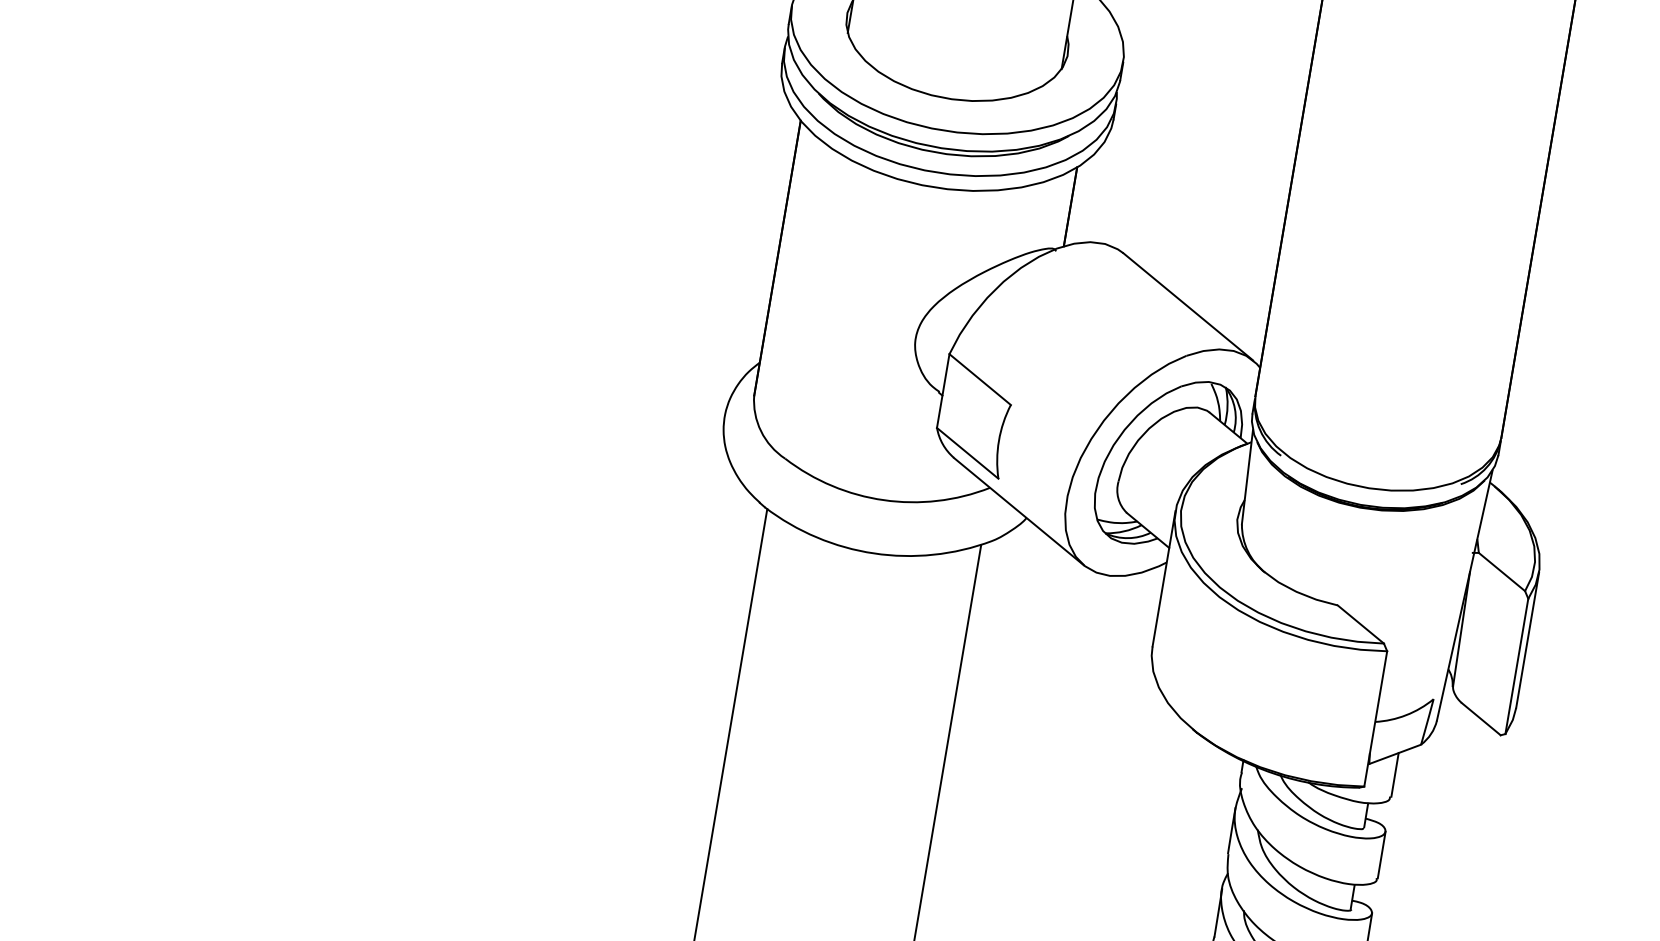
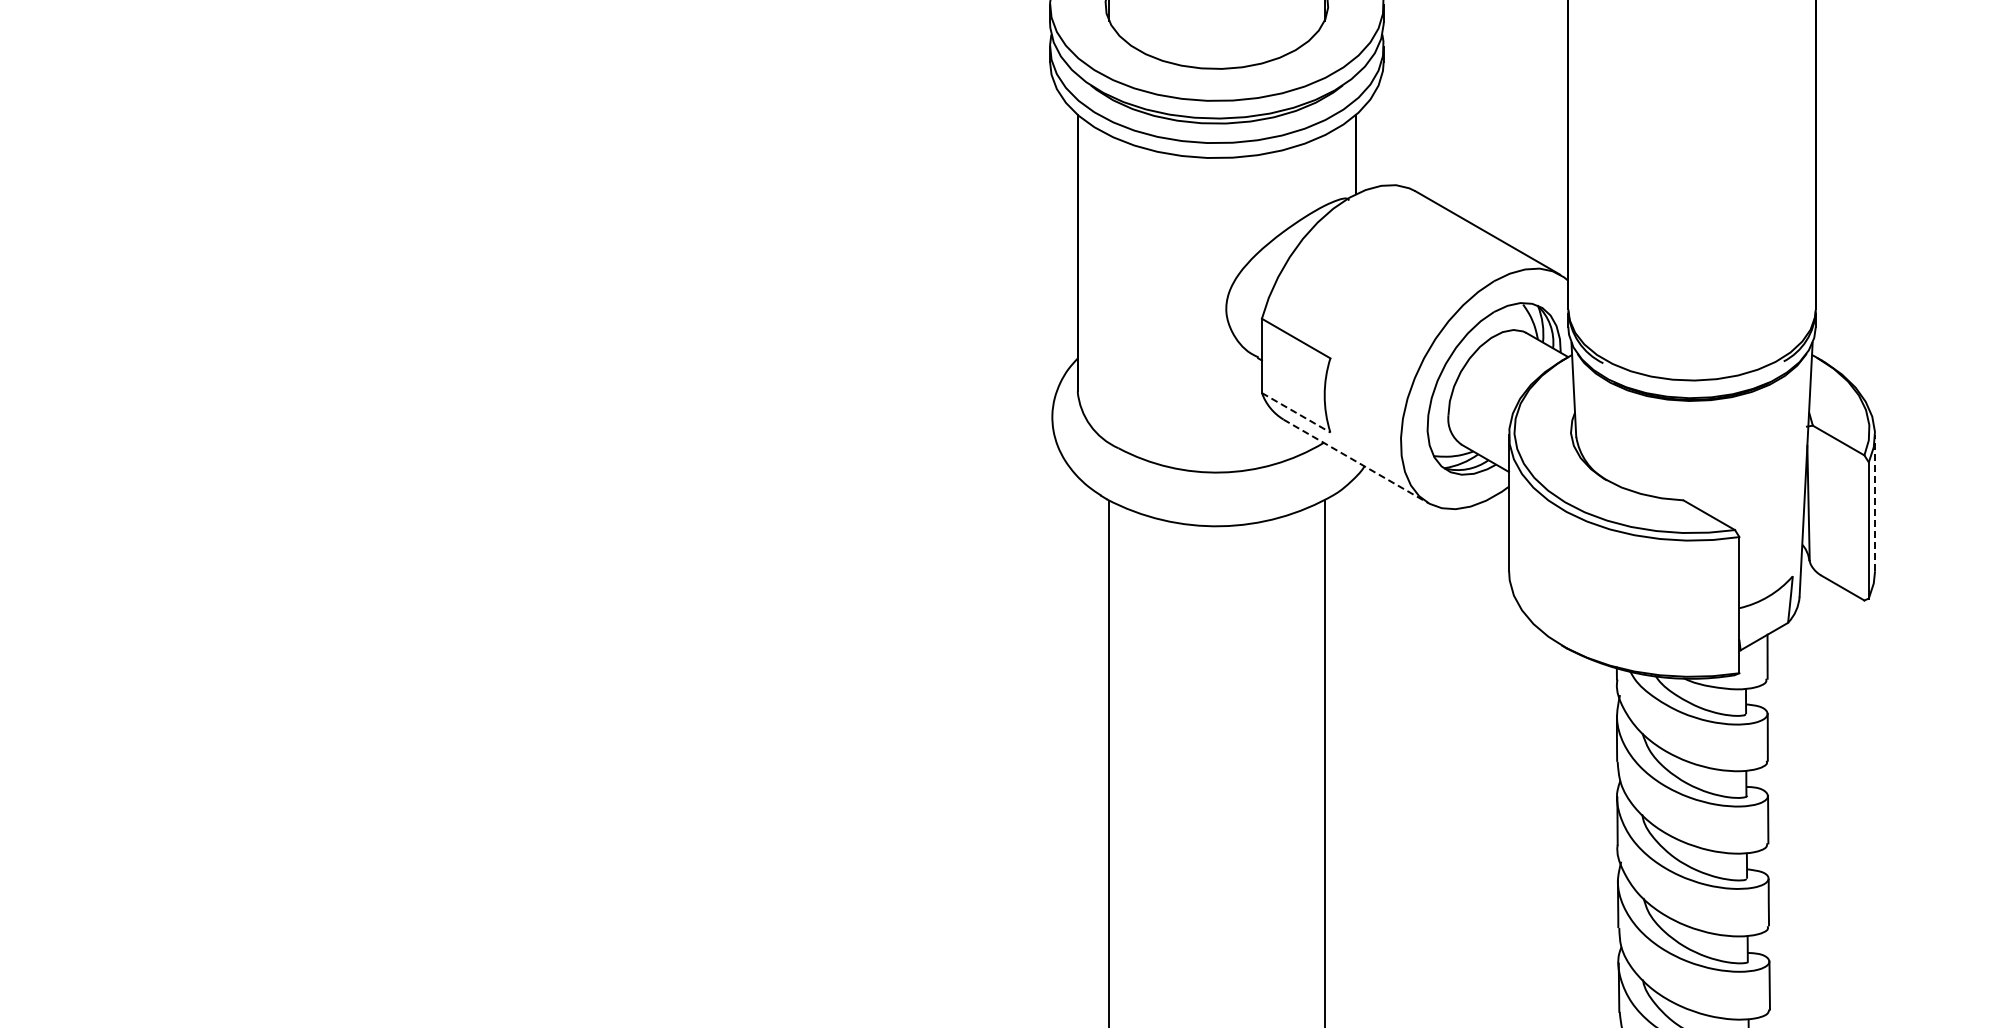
line: (968, 453) -> (1296, 412), solid -> dashed
line: (1018, 511) -> (1355, 461), solid -> dashed
line: (1528, 639) -> (1875, 502), solid -> dashed

